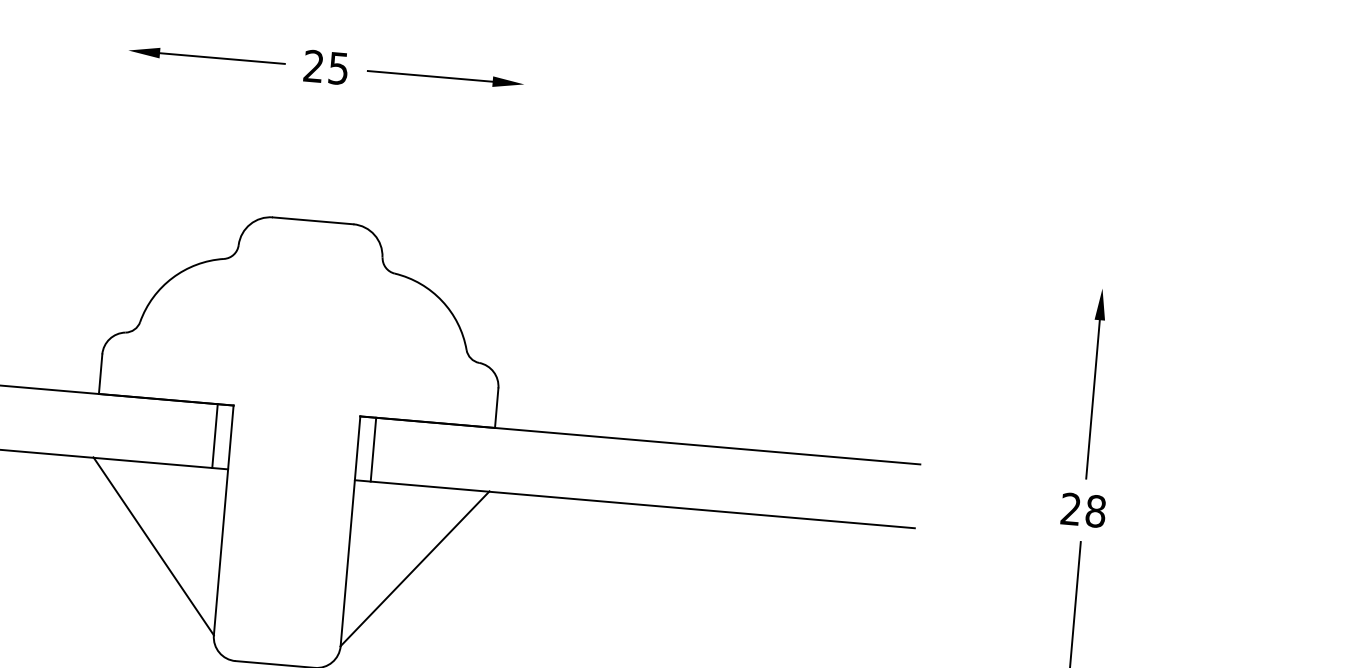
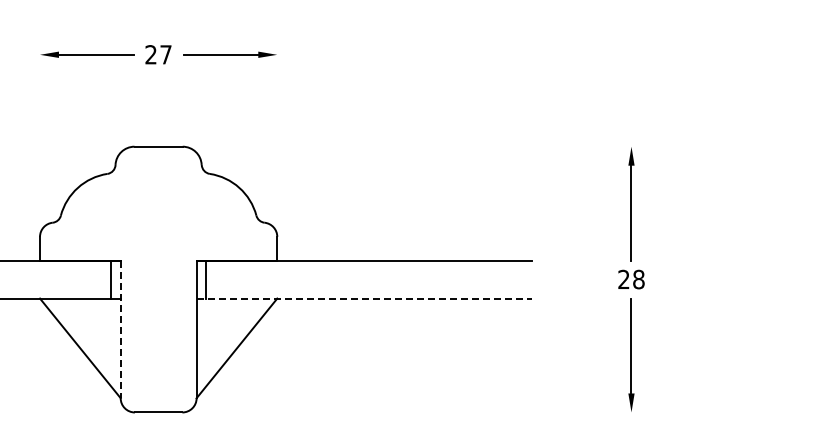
text: (337, 67) -> (165, 54), 25 -> 27
line: (635, 503) -> (364, 298), solid -> dashed
line: (223, 520) -> (120, 329), solid -> dashed

